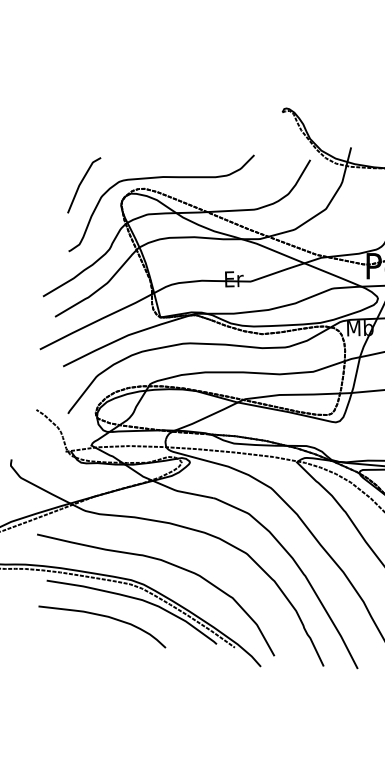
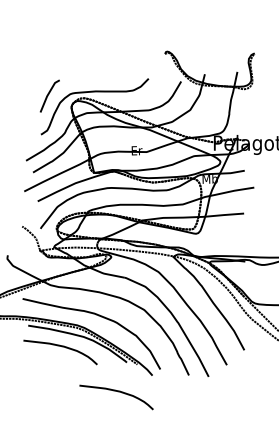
curve: (202, 695) -> (118, 392), added

